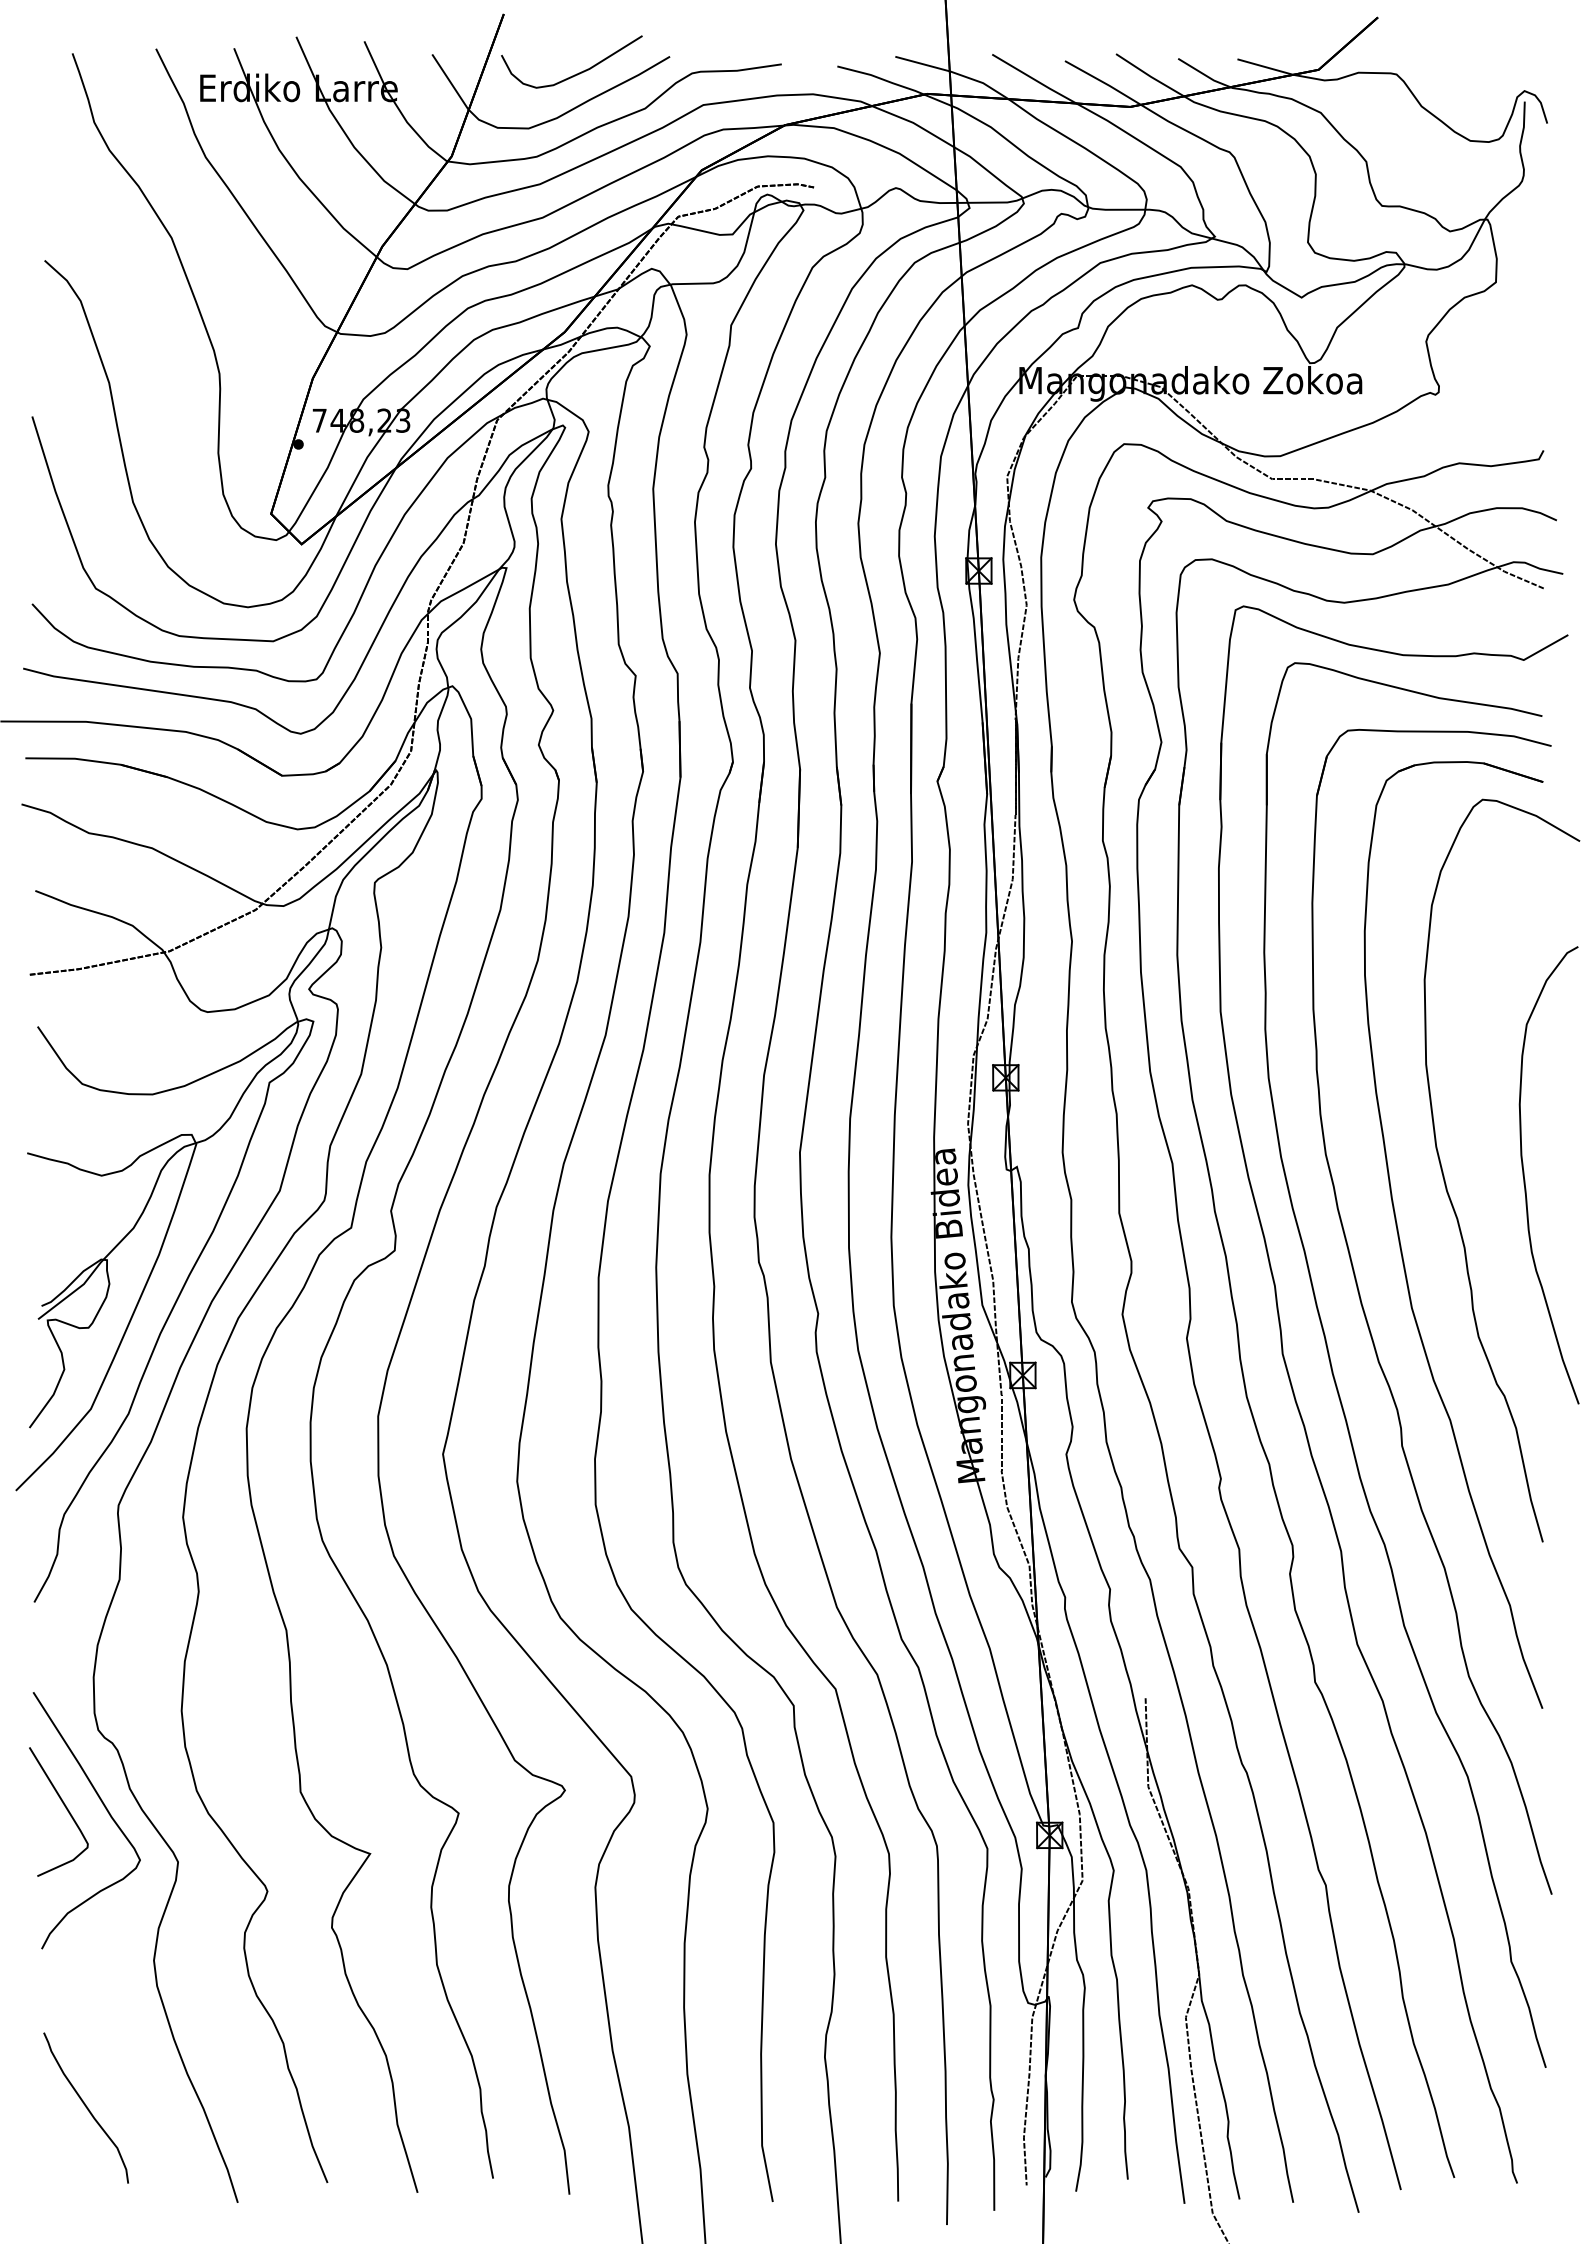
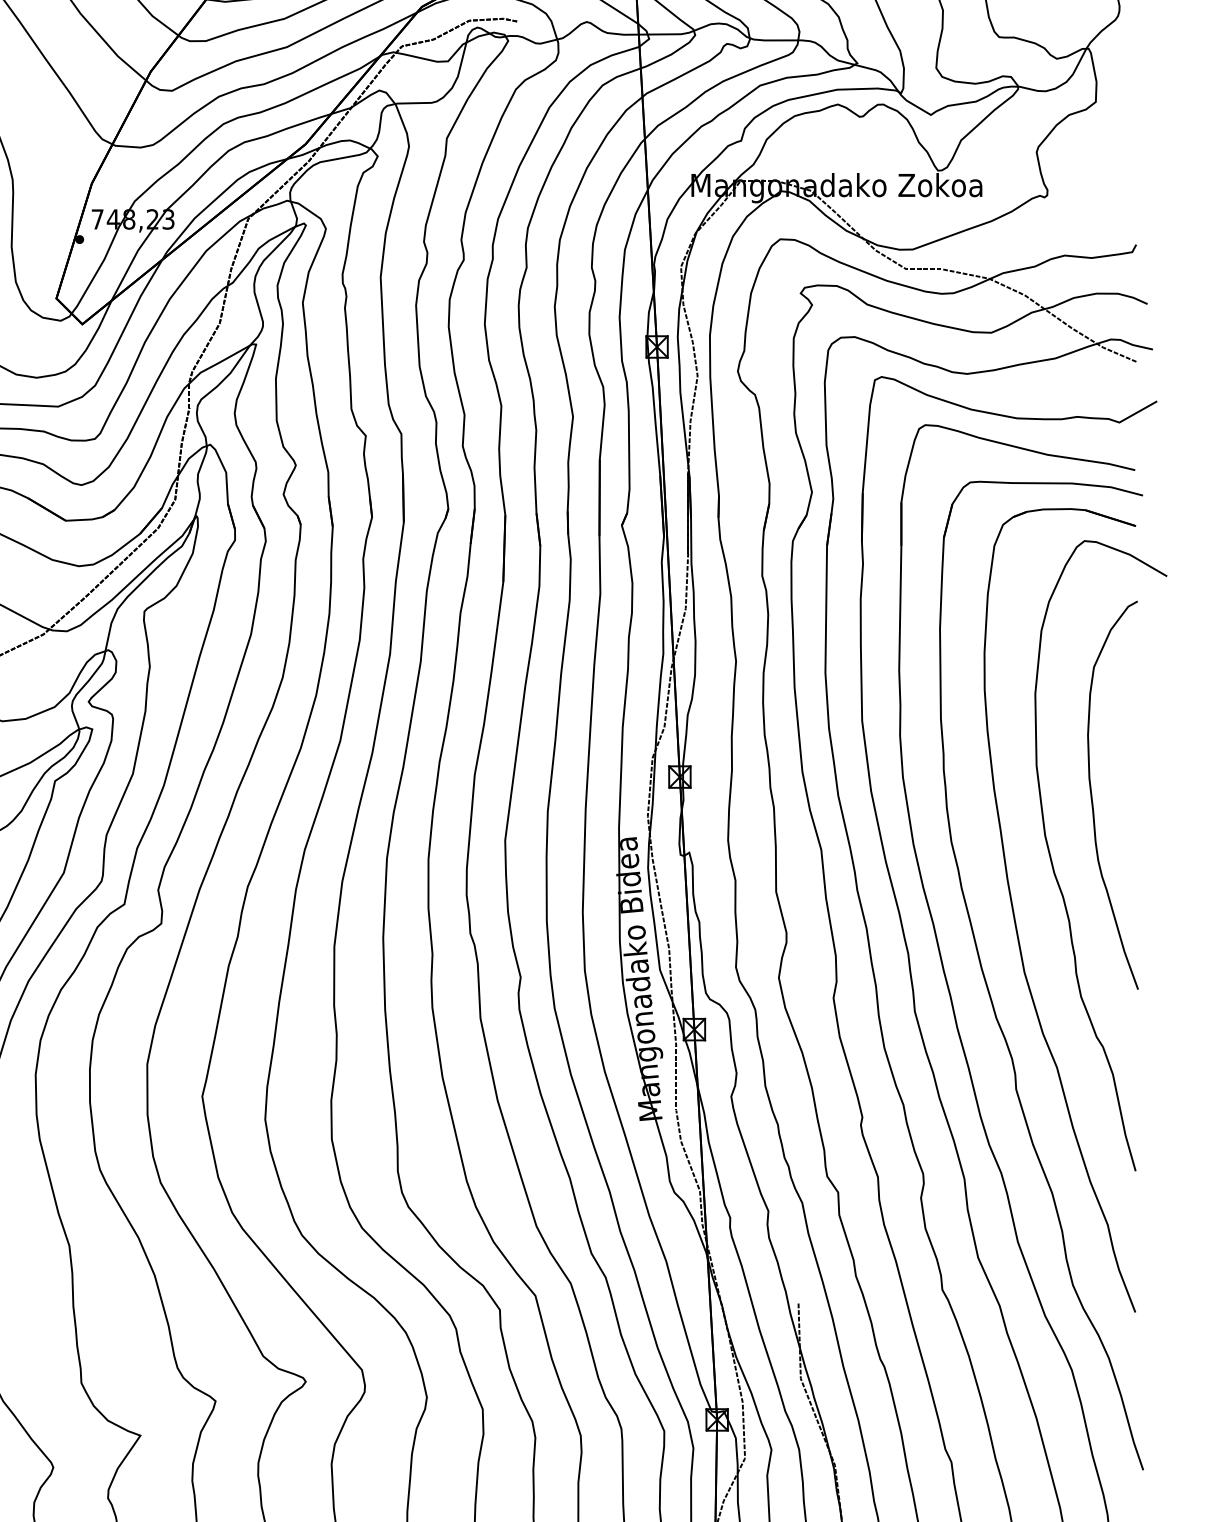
curve: (1525, 1179) -> (1092, 798), moved

